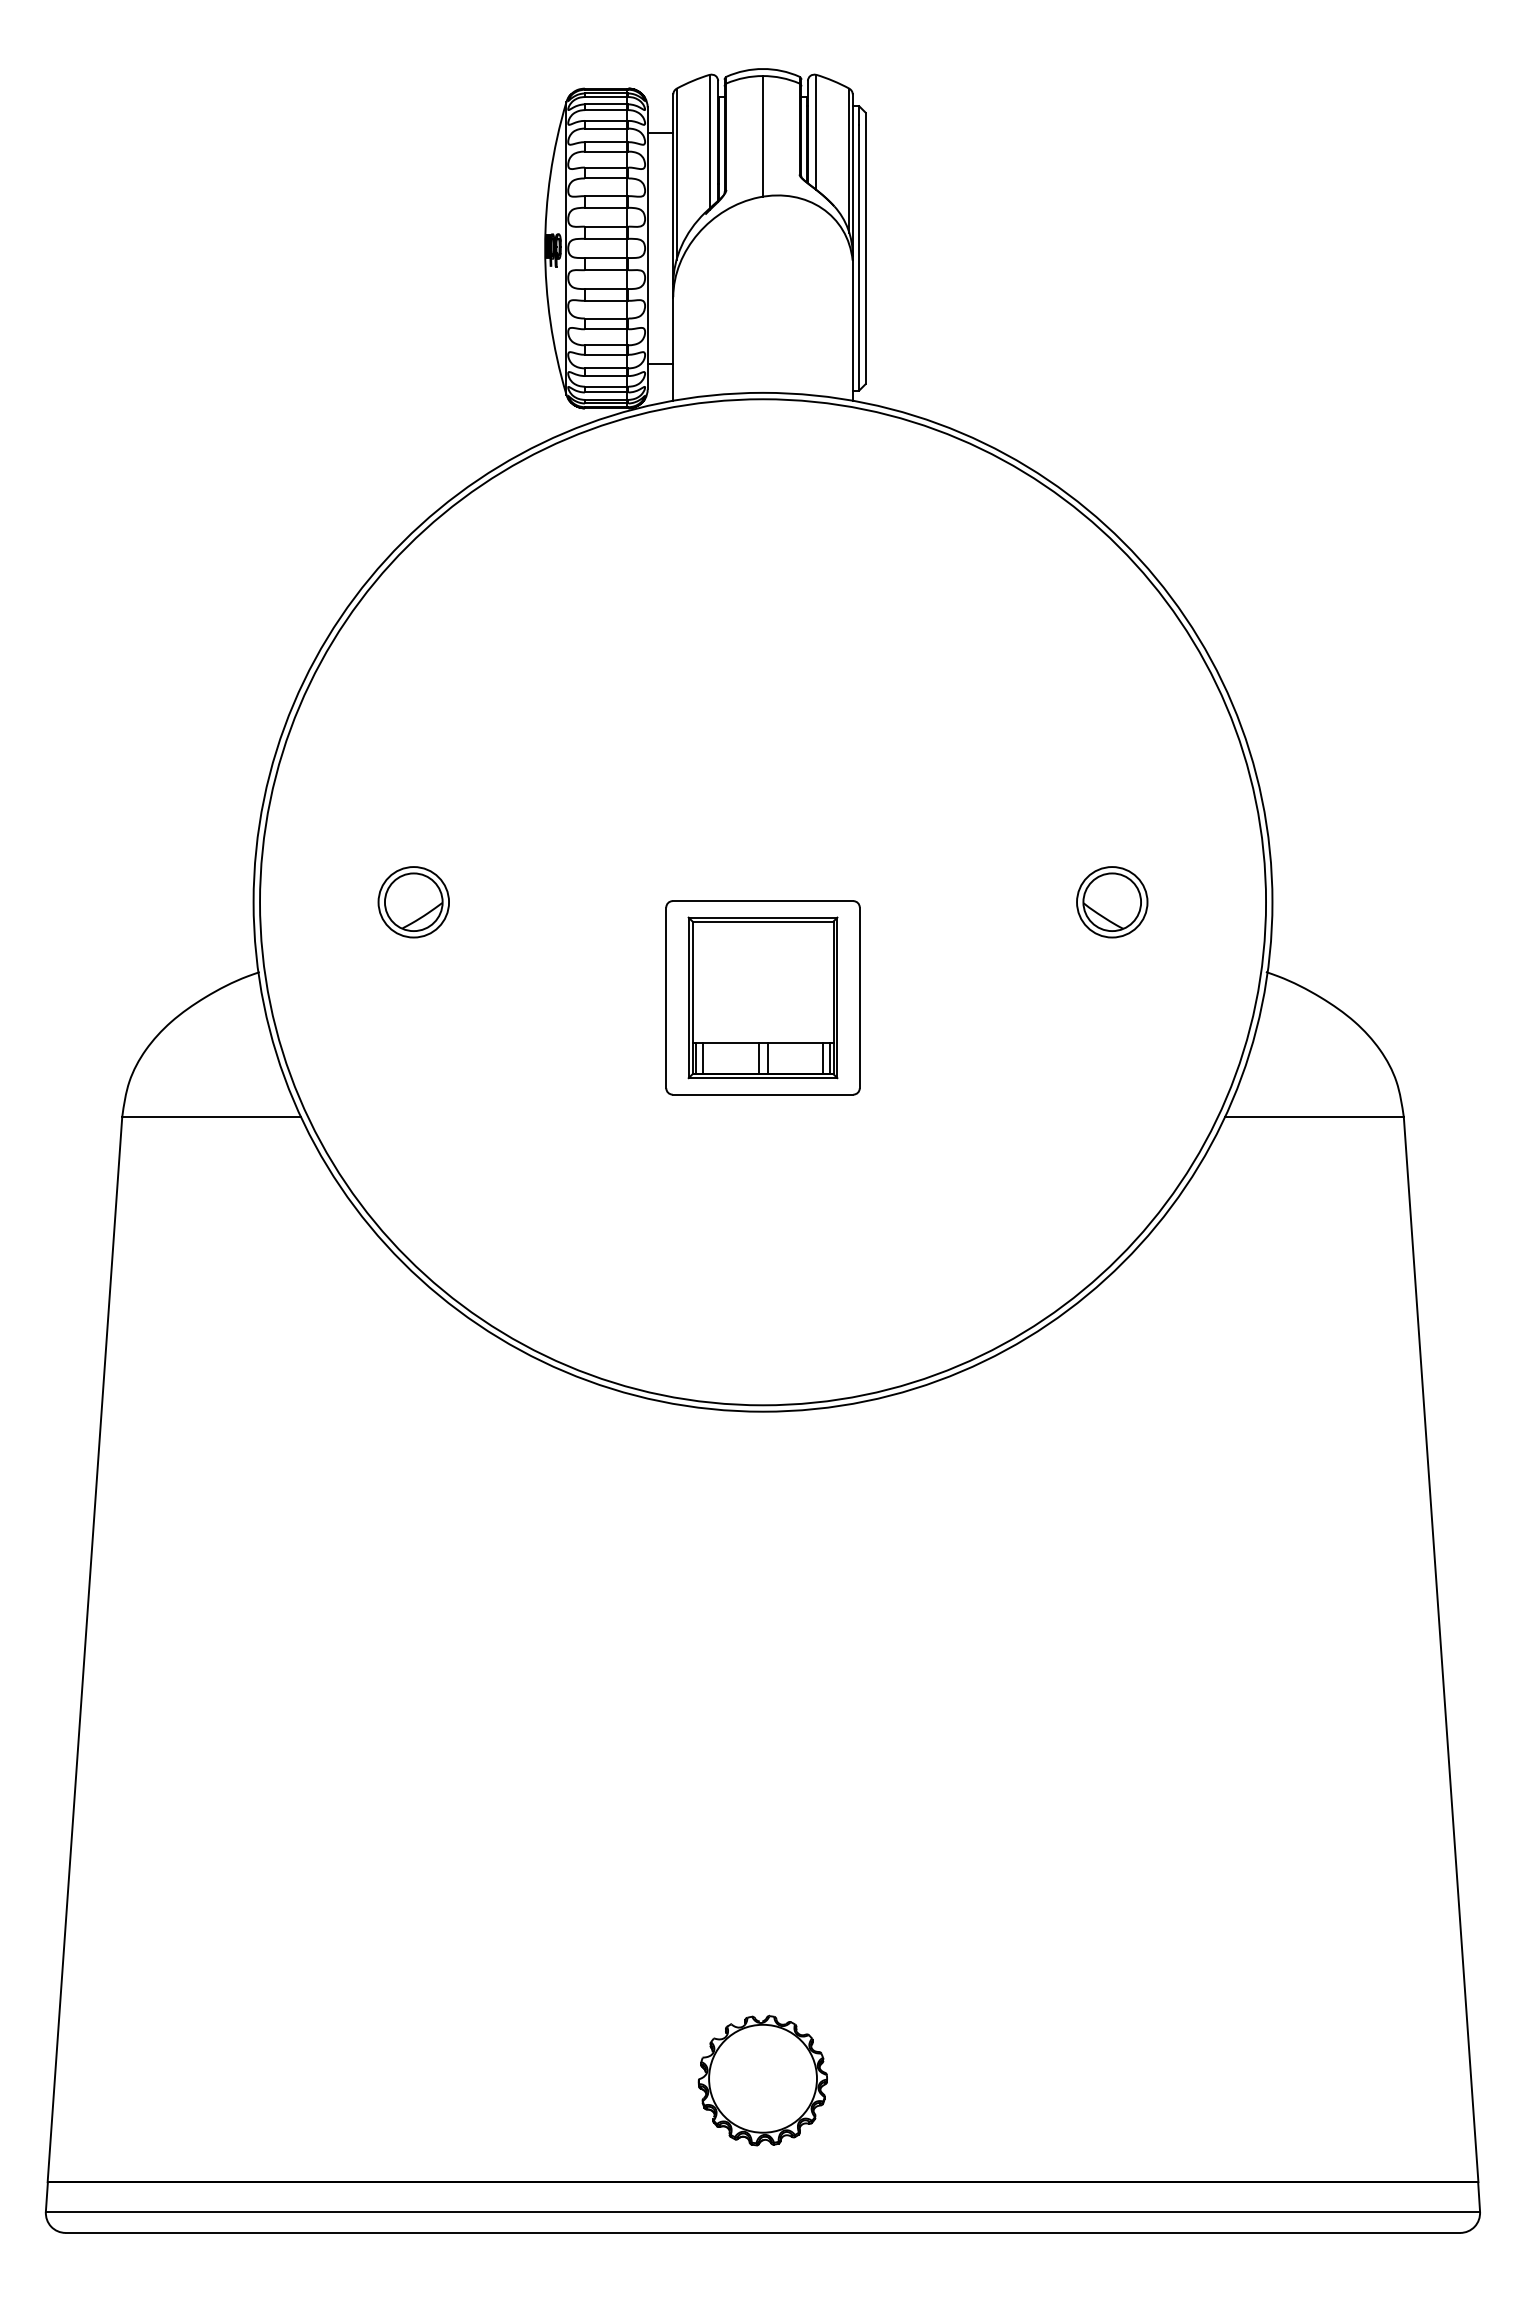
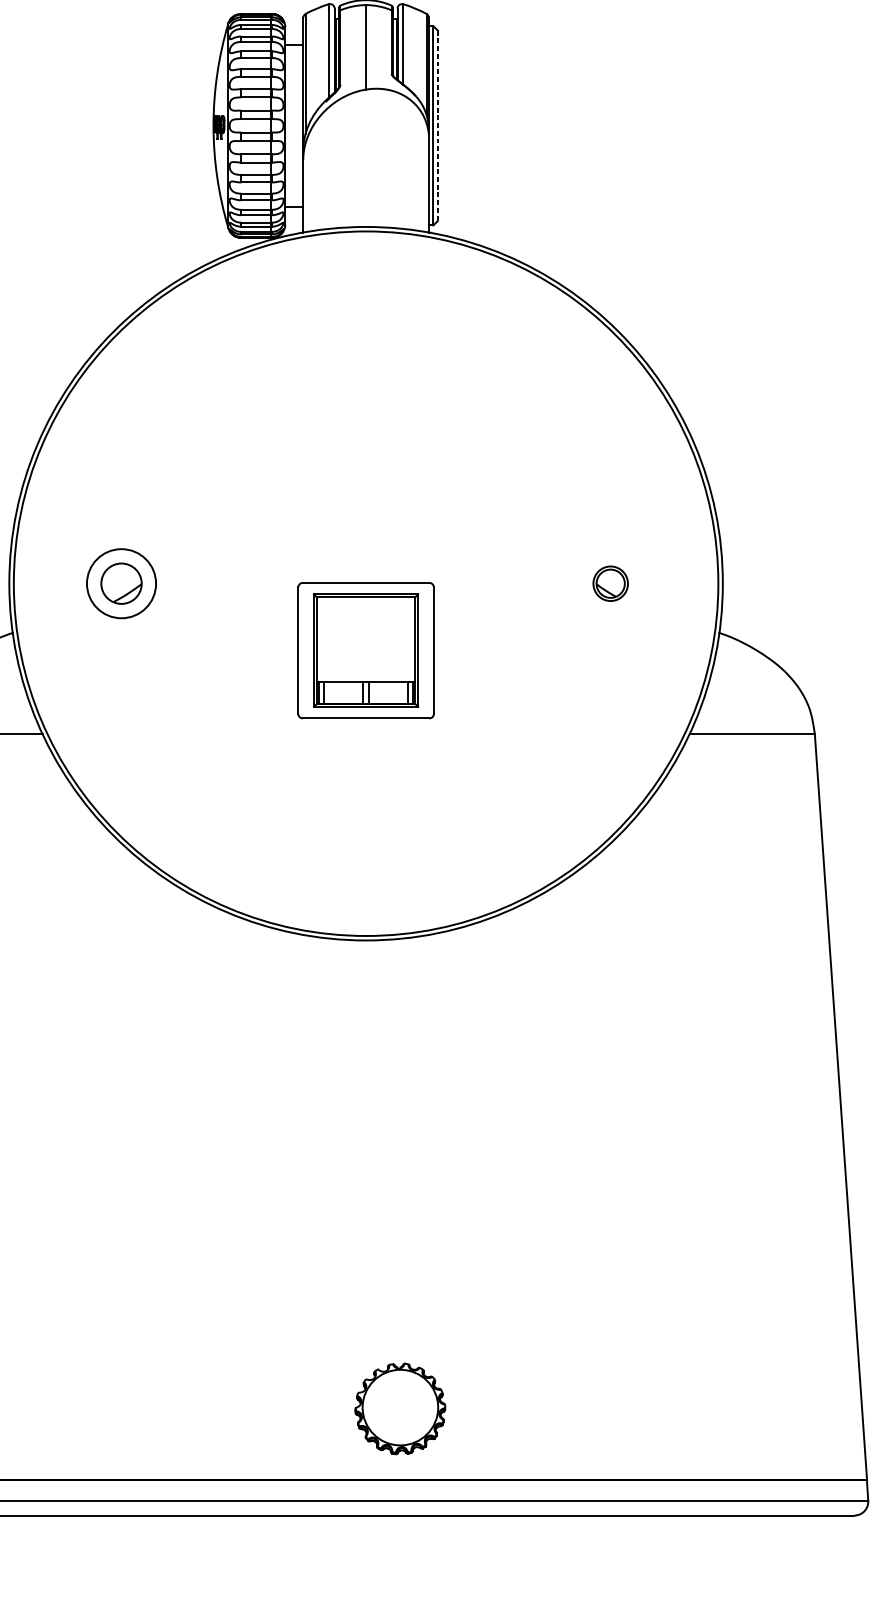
line: (865, 248) -> (437, 125), solid -> dashed
circle: (413, 902) -> (121, 583), size x1.4
part: (1112, 902) -> (610, 583), size x0.7
part: (762, 2080) -> (400, 1408), moved

